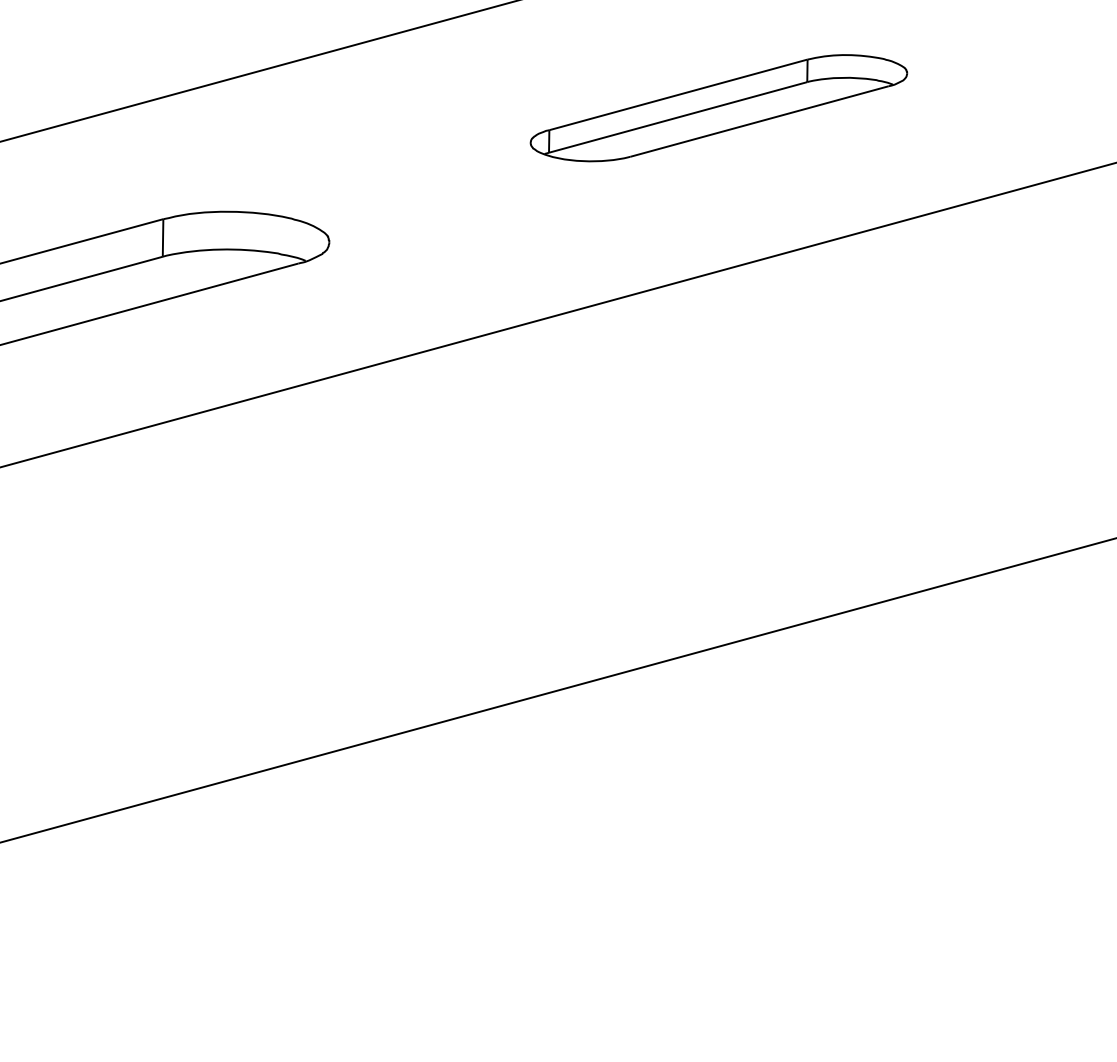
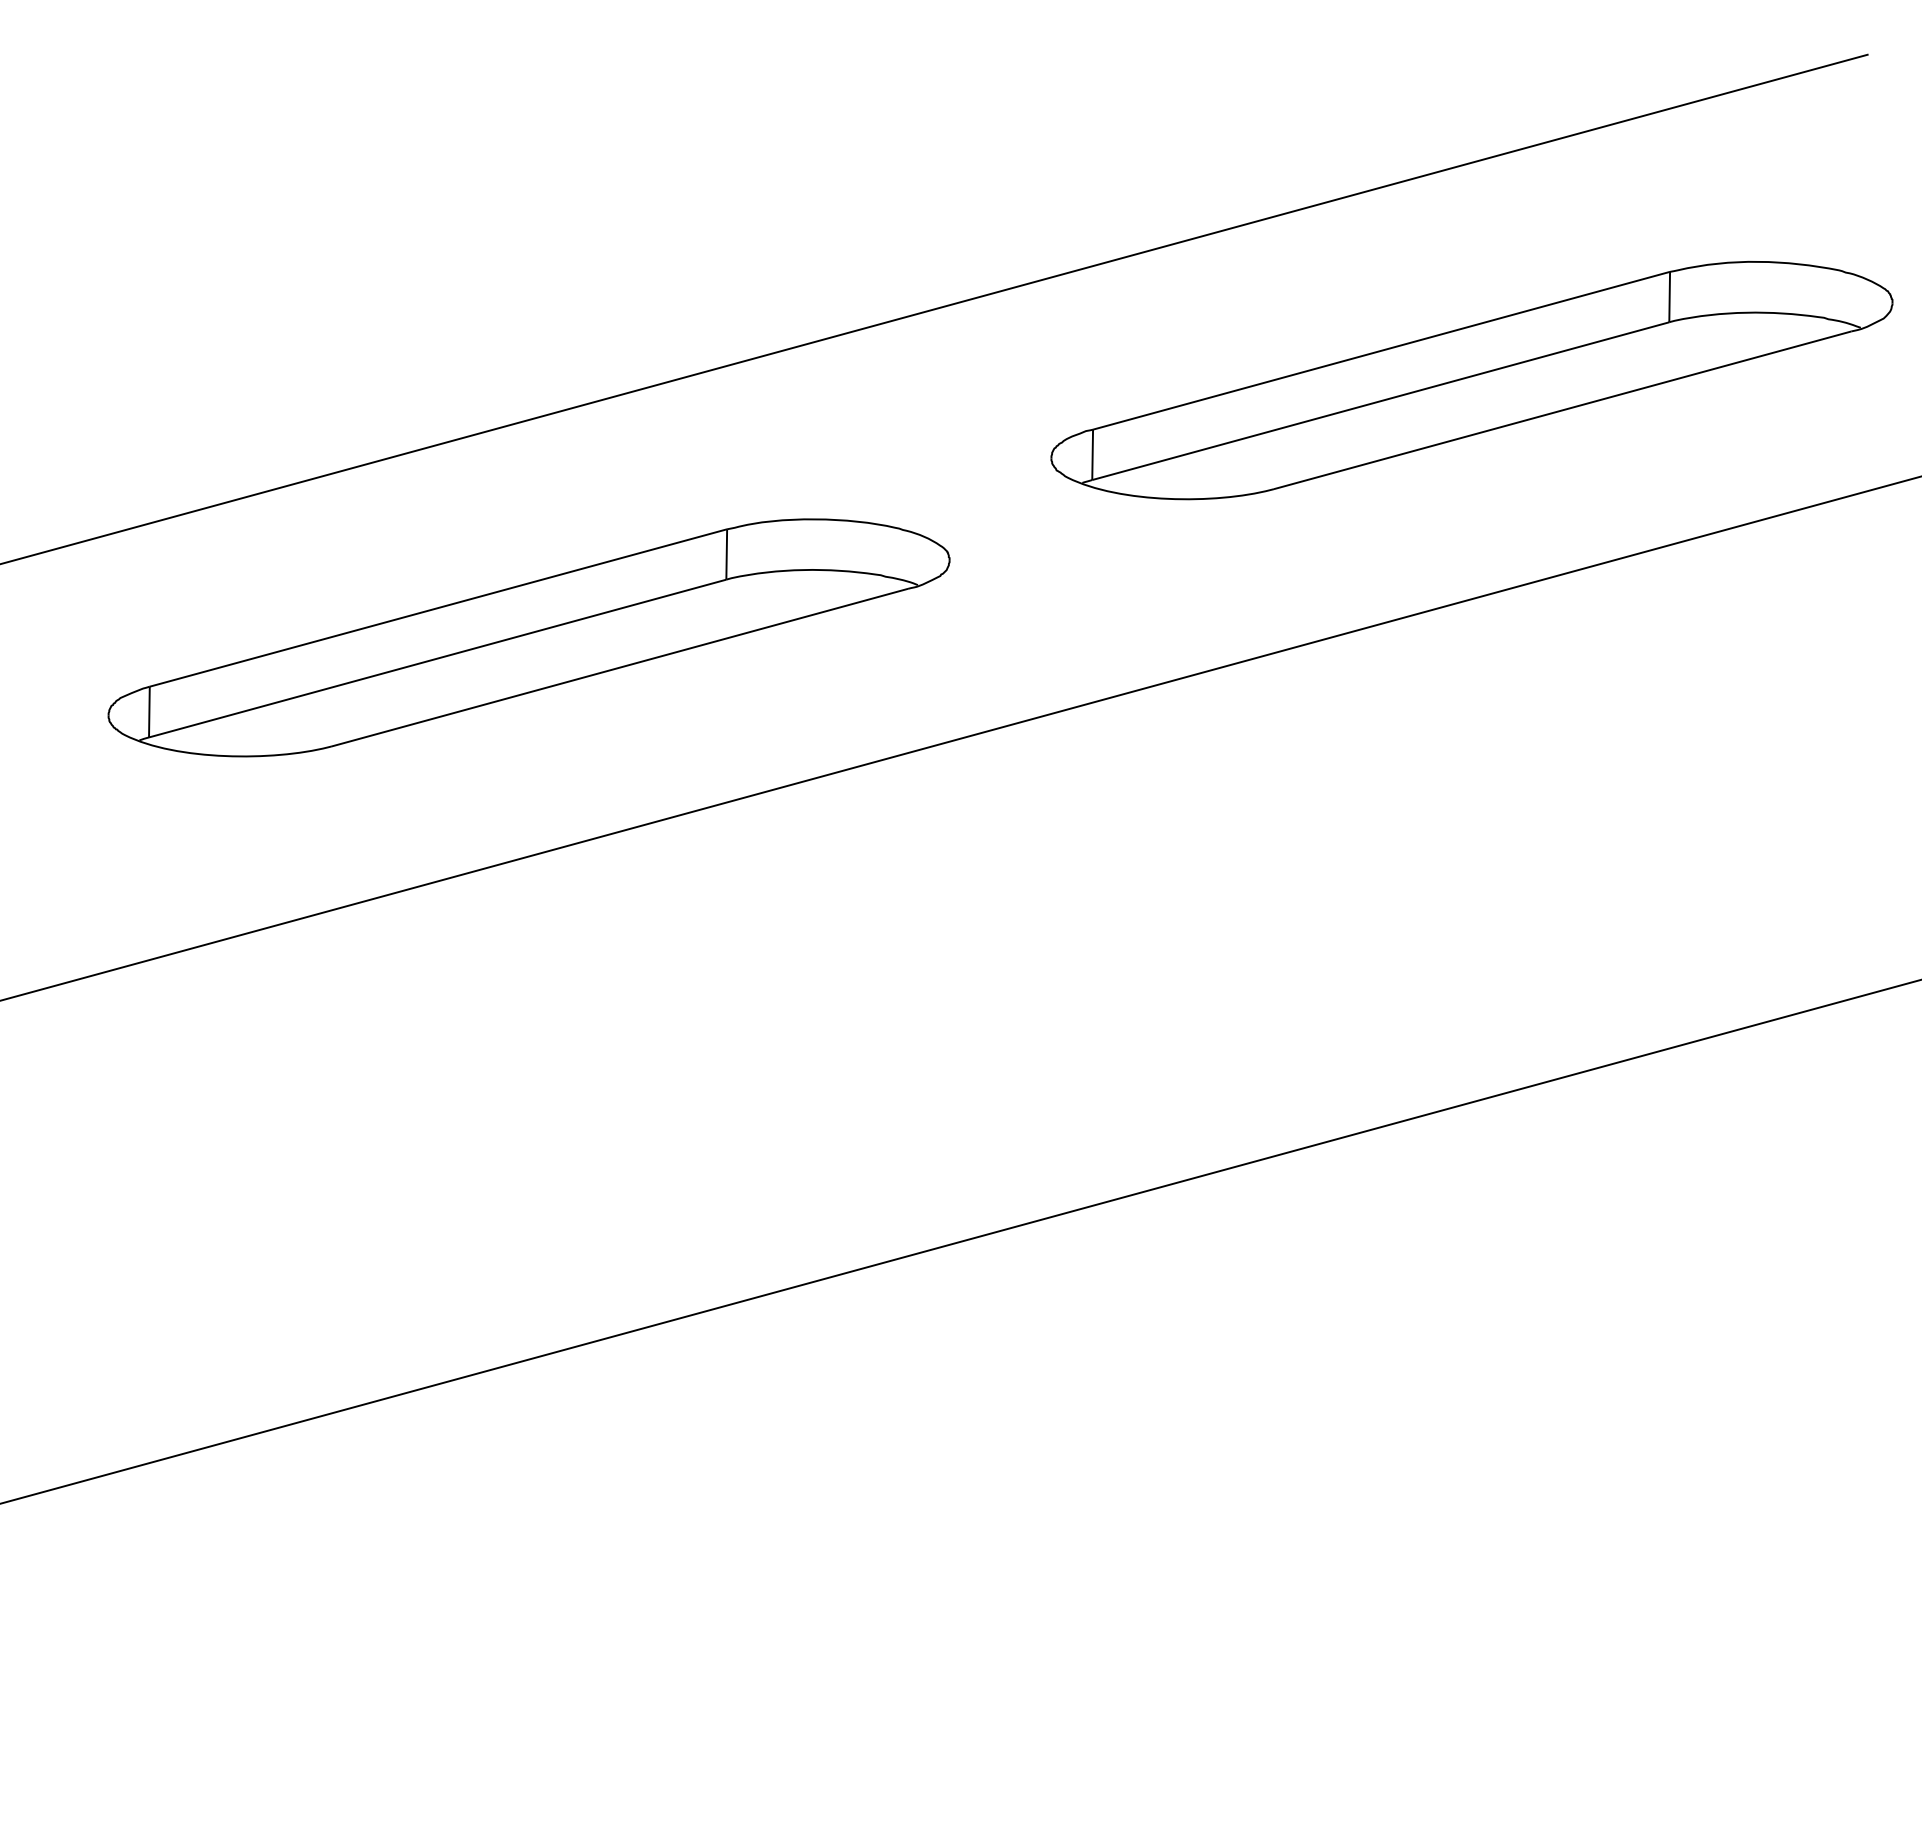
part: (718, 108) -> (1471, 380), size x1.67

